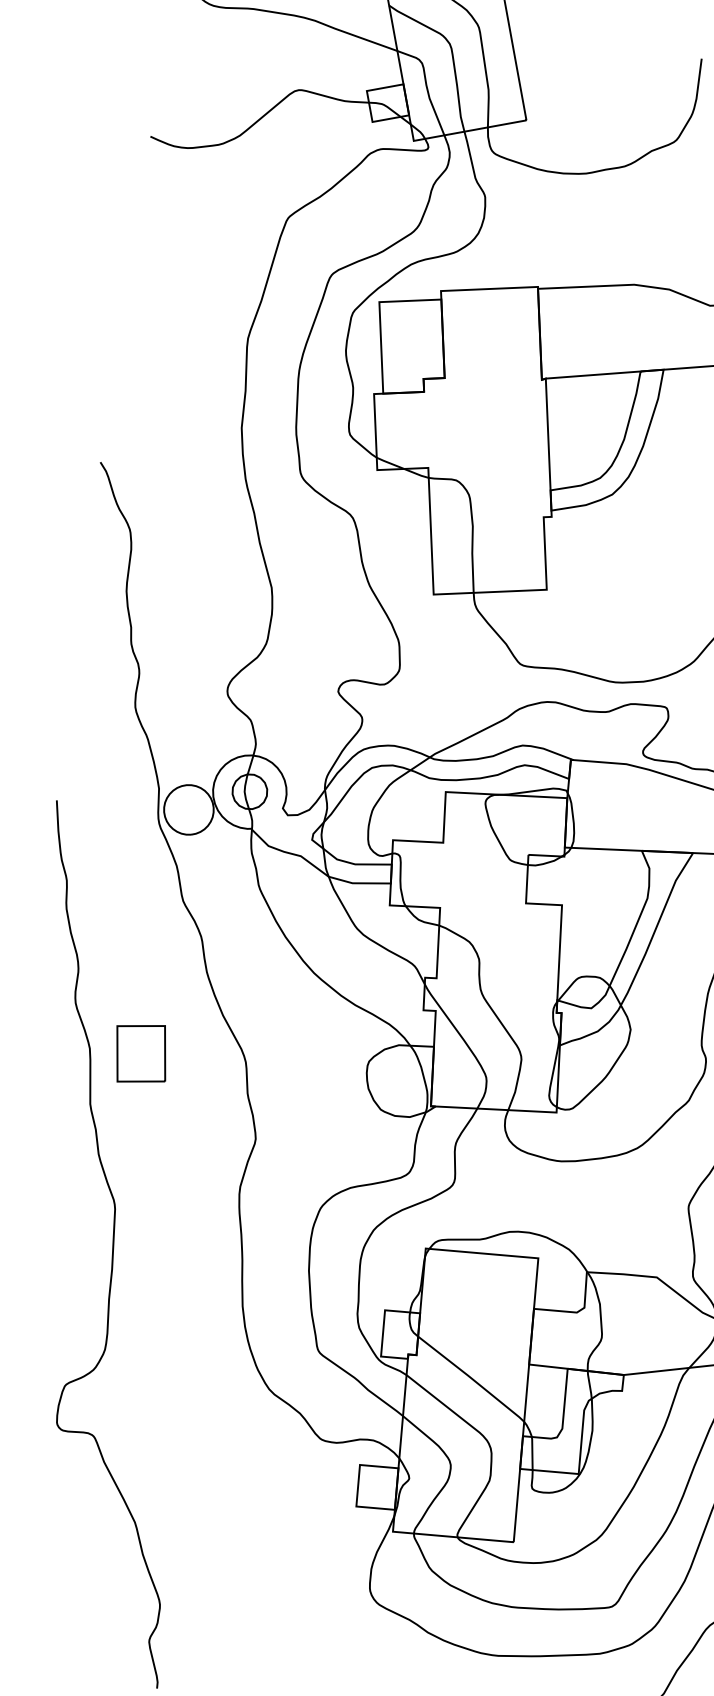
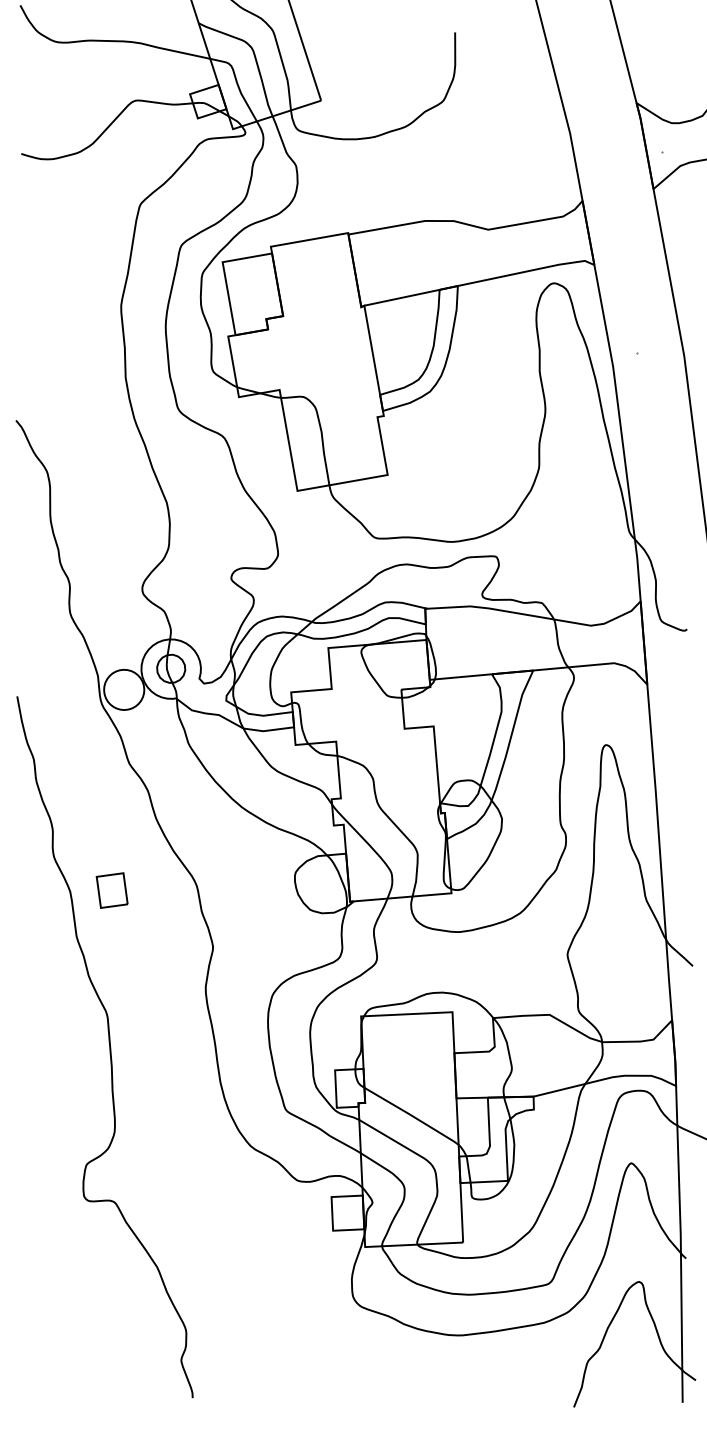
part: (141, 1053) -> (112, 890), size x0.7

